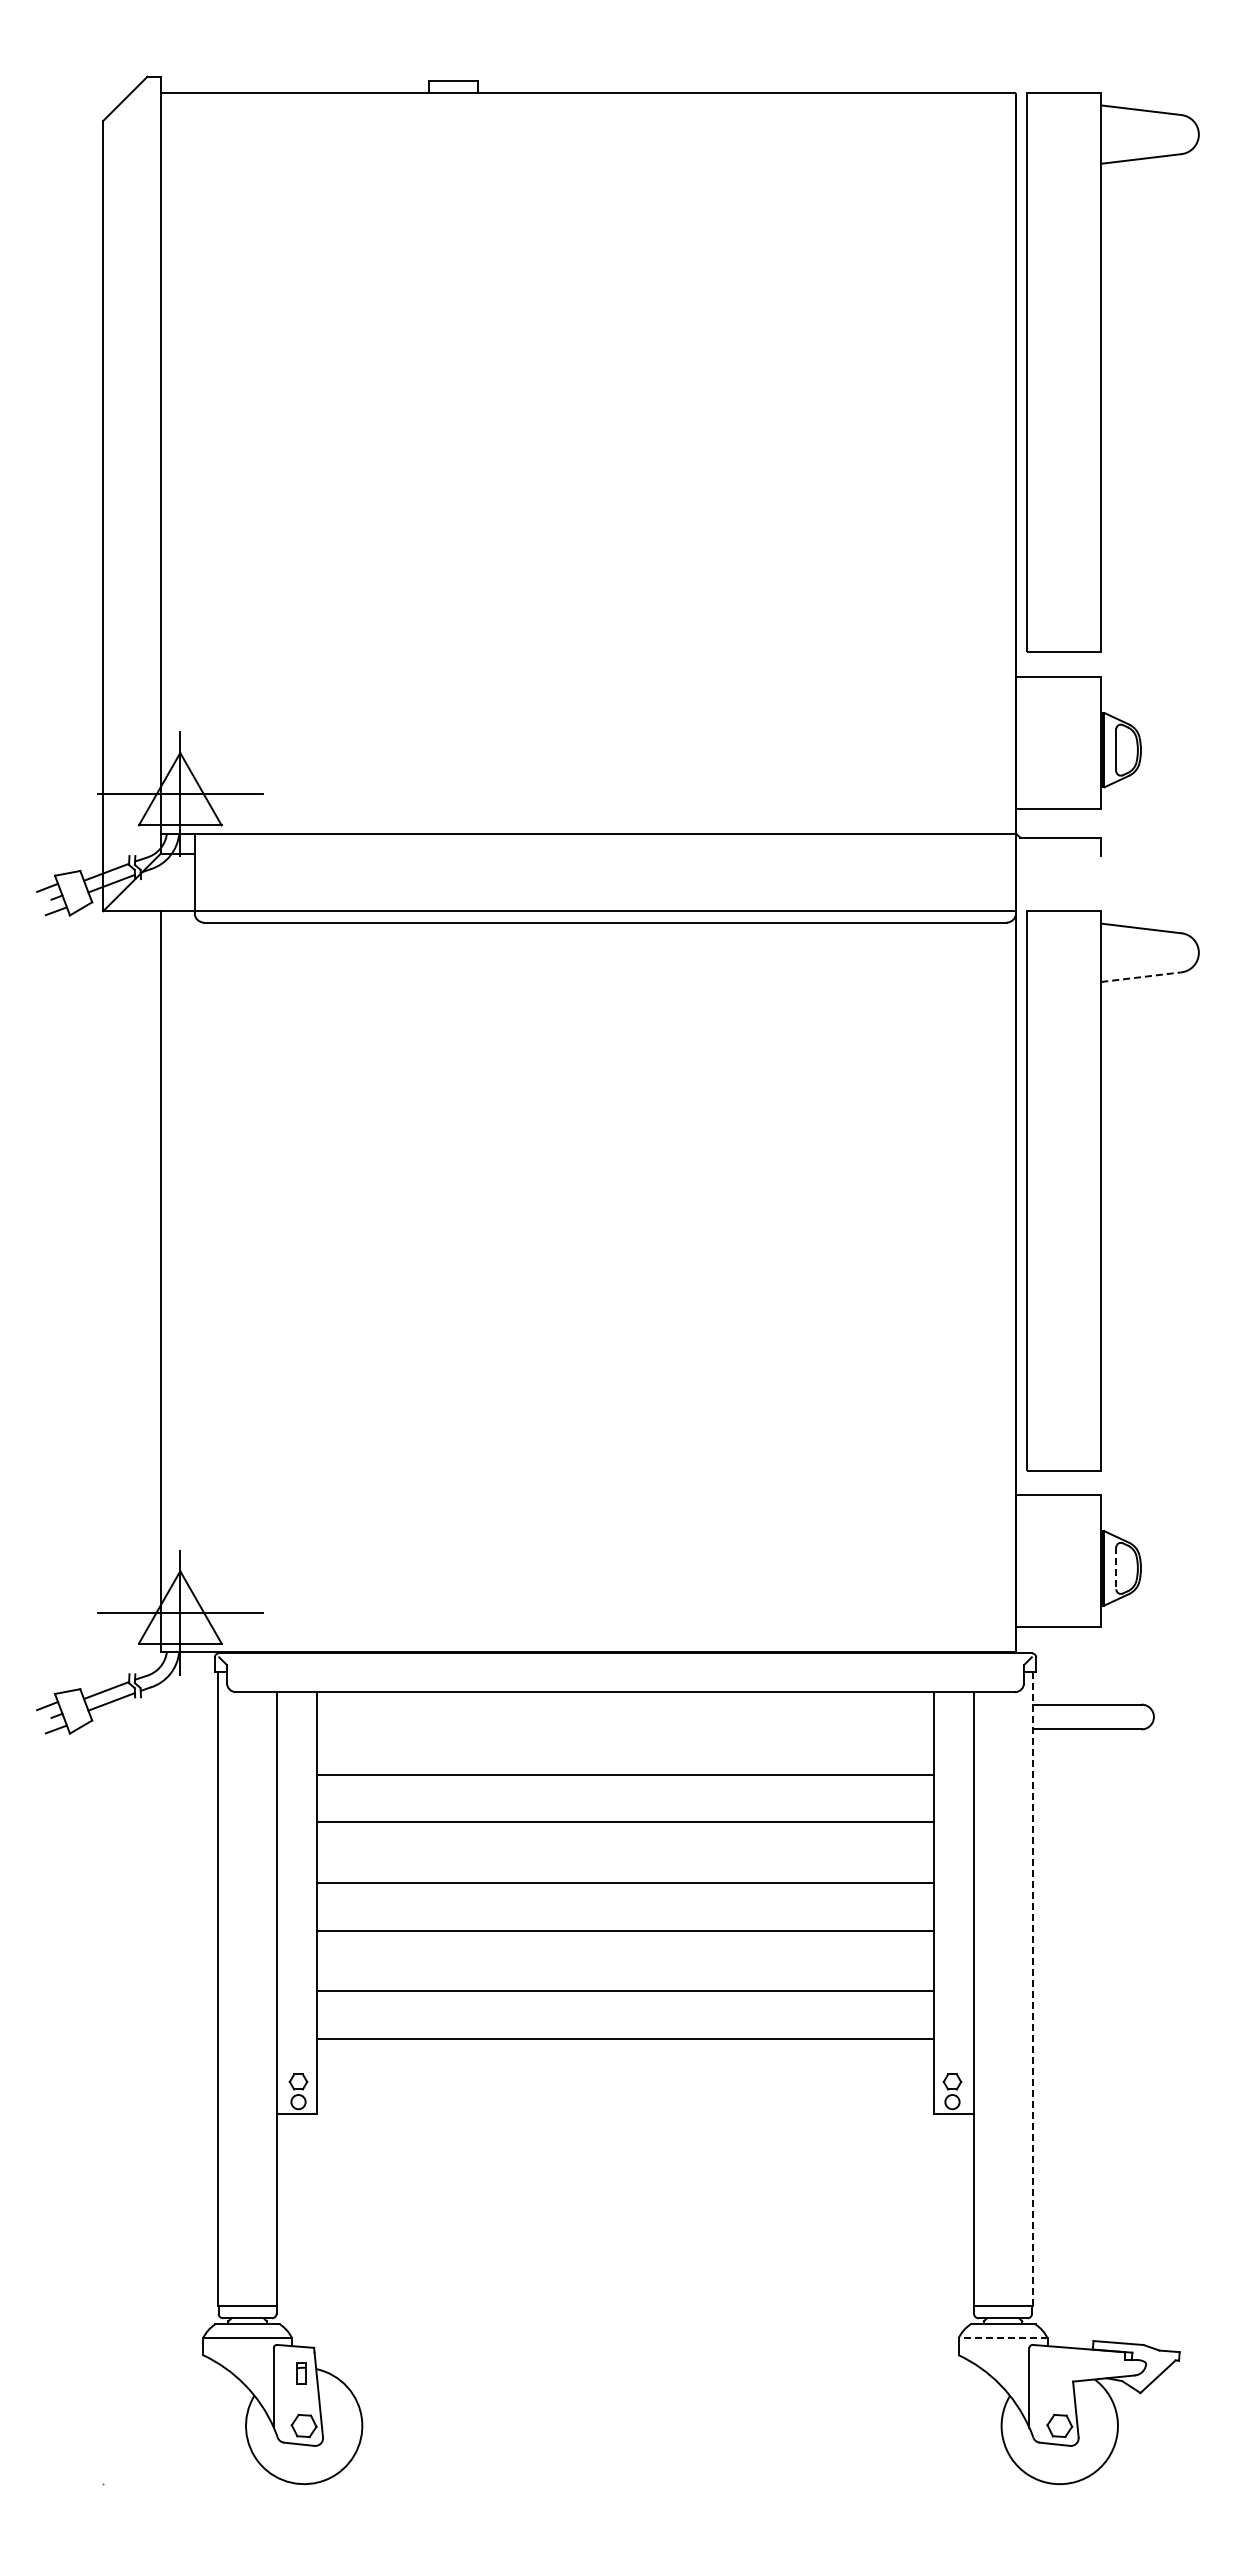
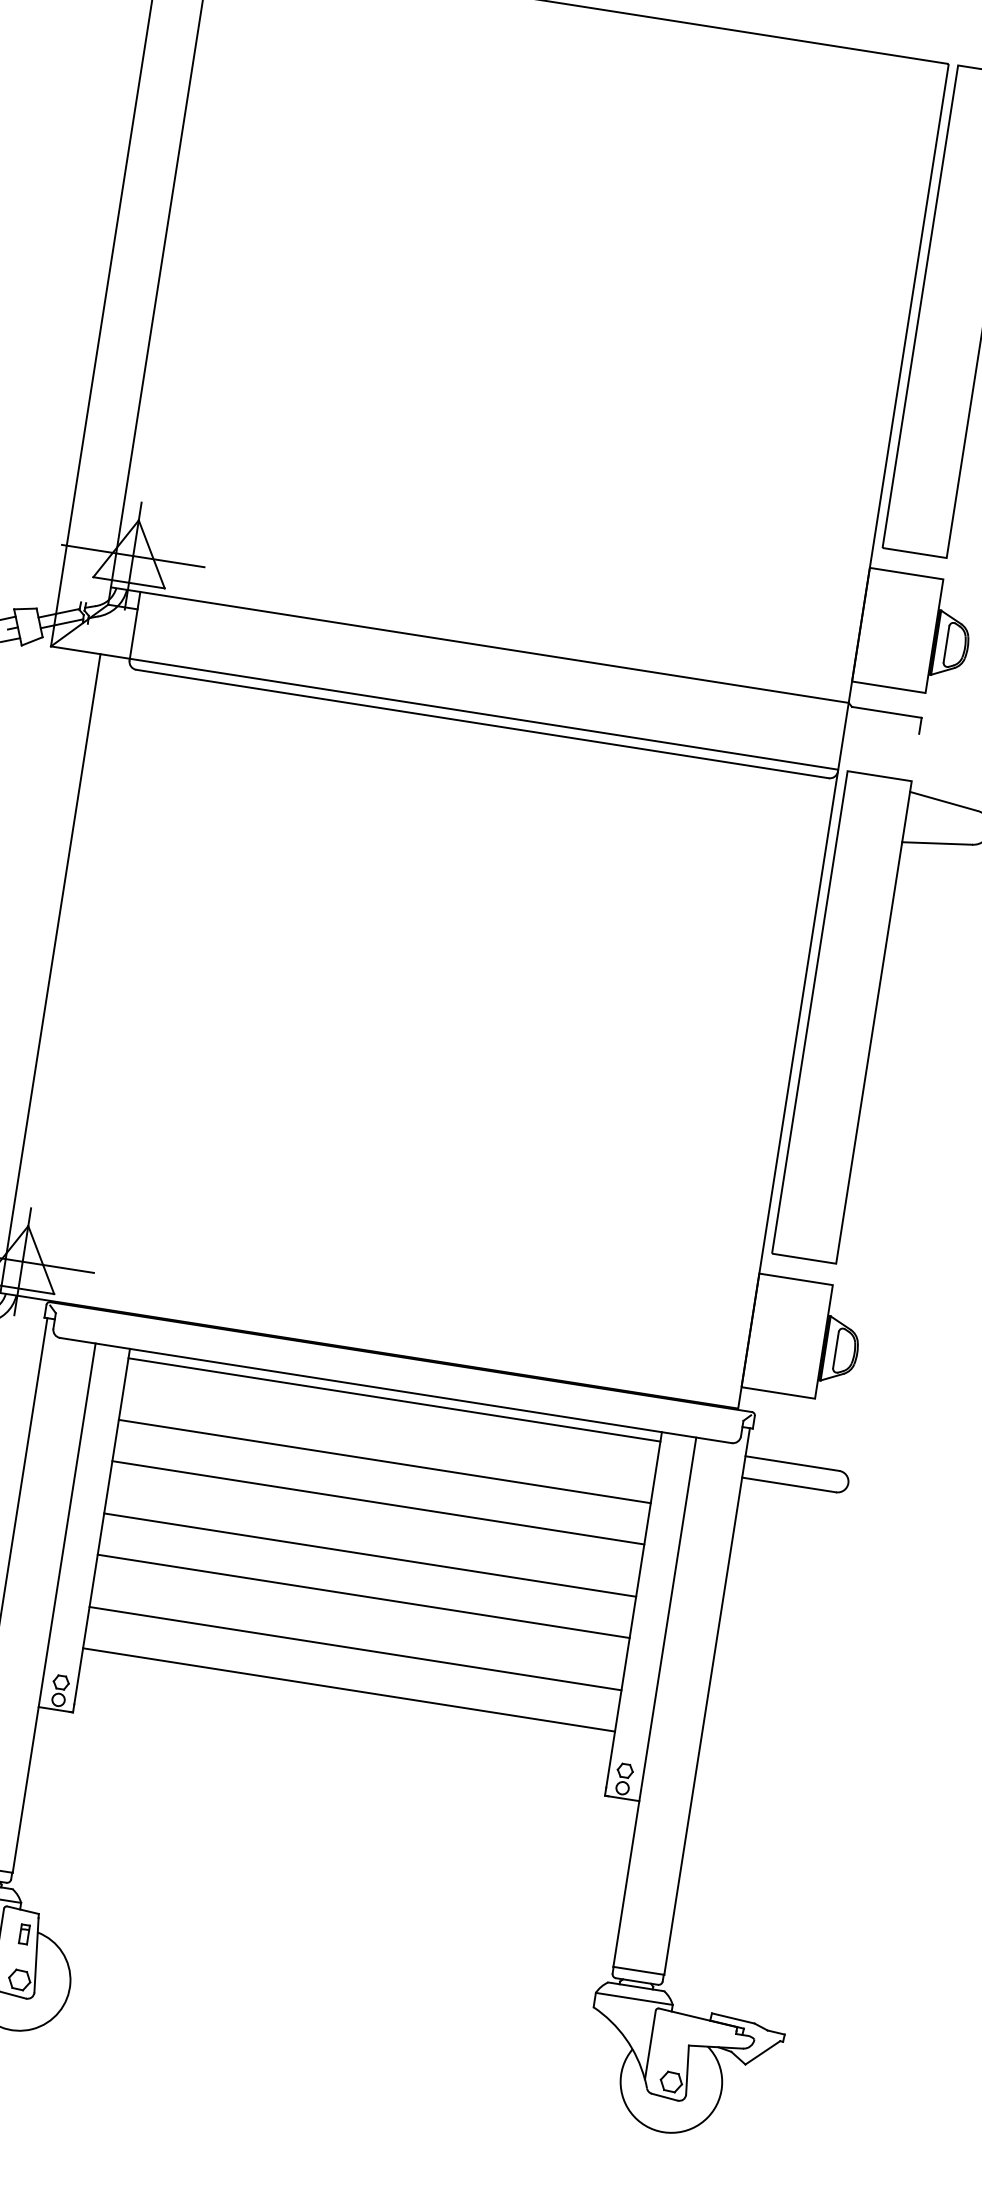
line: (1141, 977) -> (937, 843), dashed -> solid
line: (1116, 1568) -> (836, 1350), dashed -> solid
line: (625, 1703) -> (394, 1400), added
line: (1032, 1989) -> (706, 1701), dashed -> solid
line: (1003, 2338) -> (634, 1999), dashed -> solid

